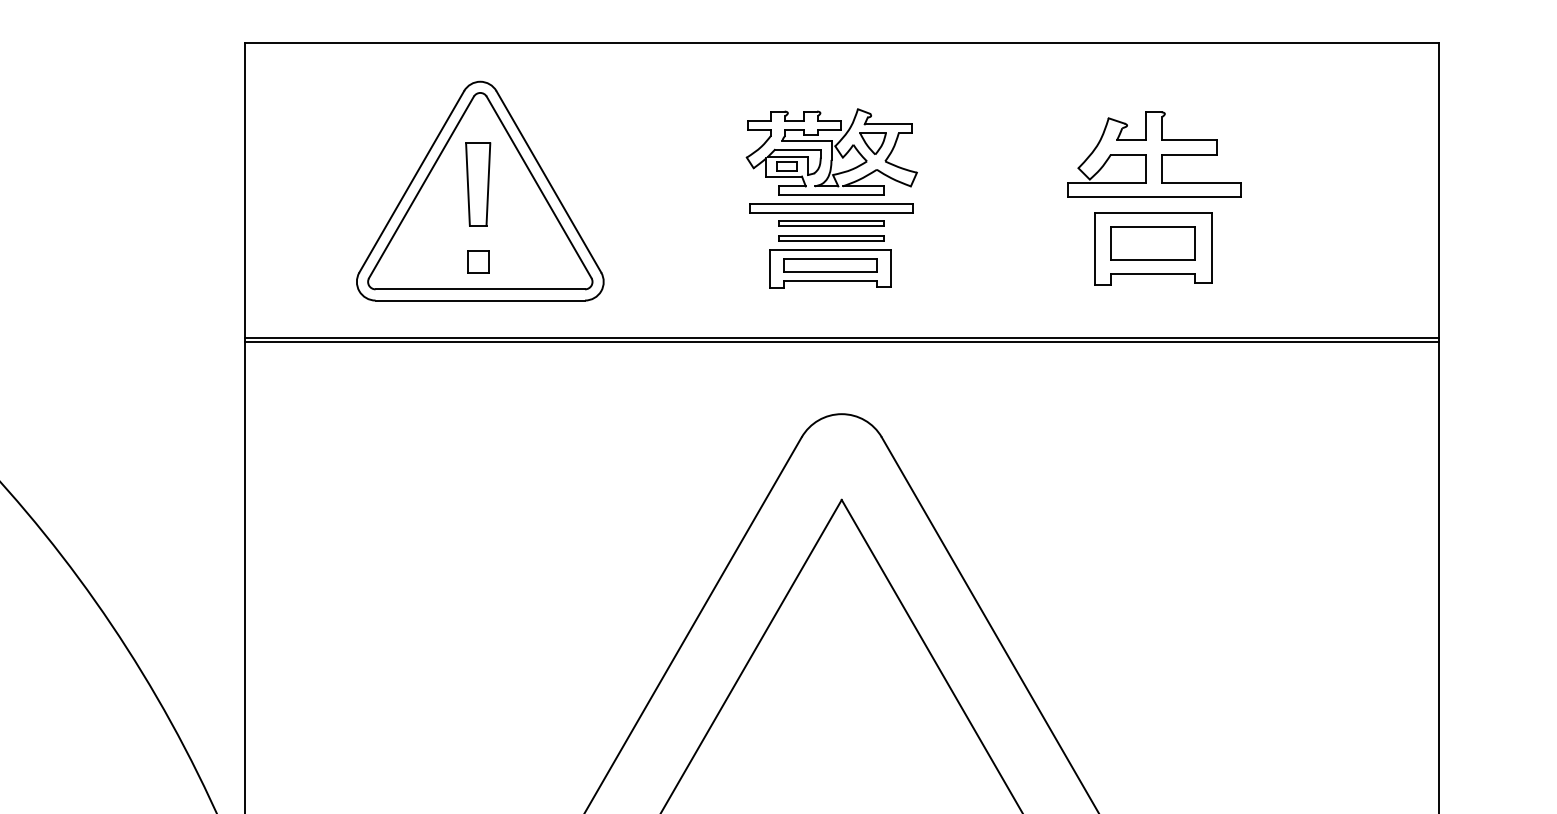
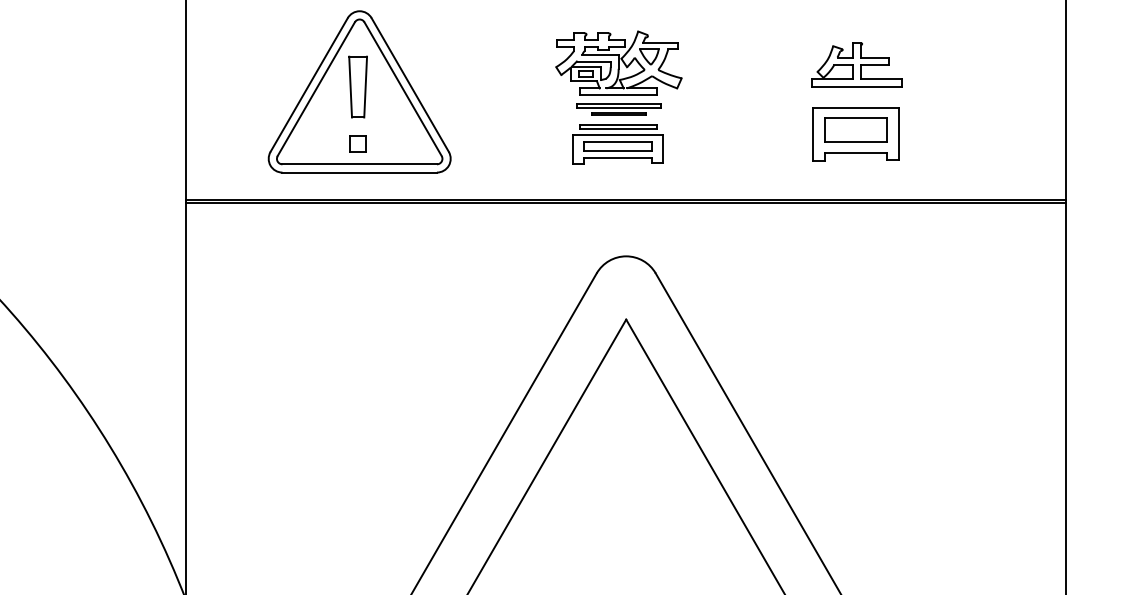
part: (1154, 154) -> (856, 64), size x0.7
part: (831, 214) -> (618, 109), size x0.7

